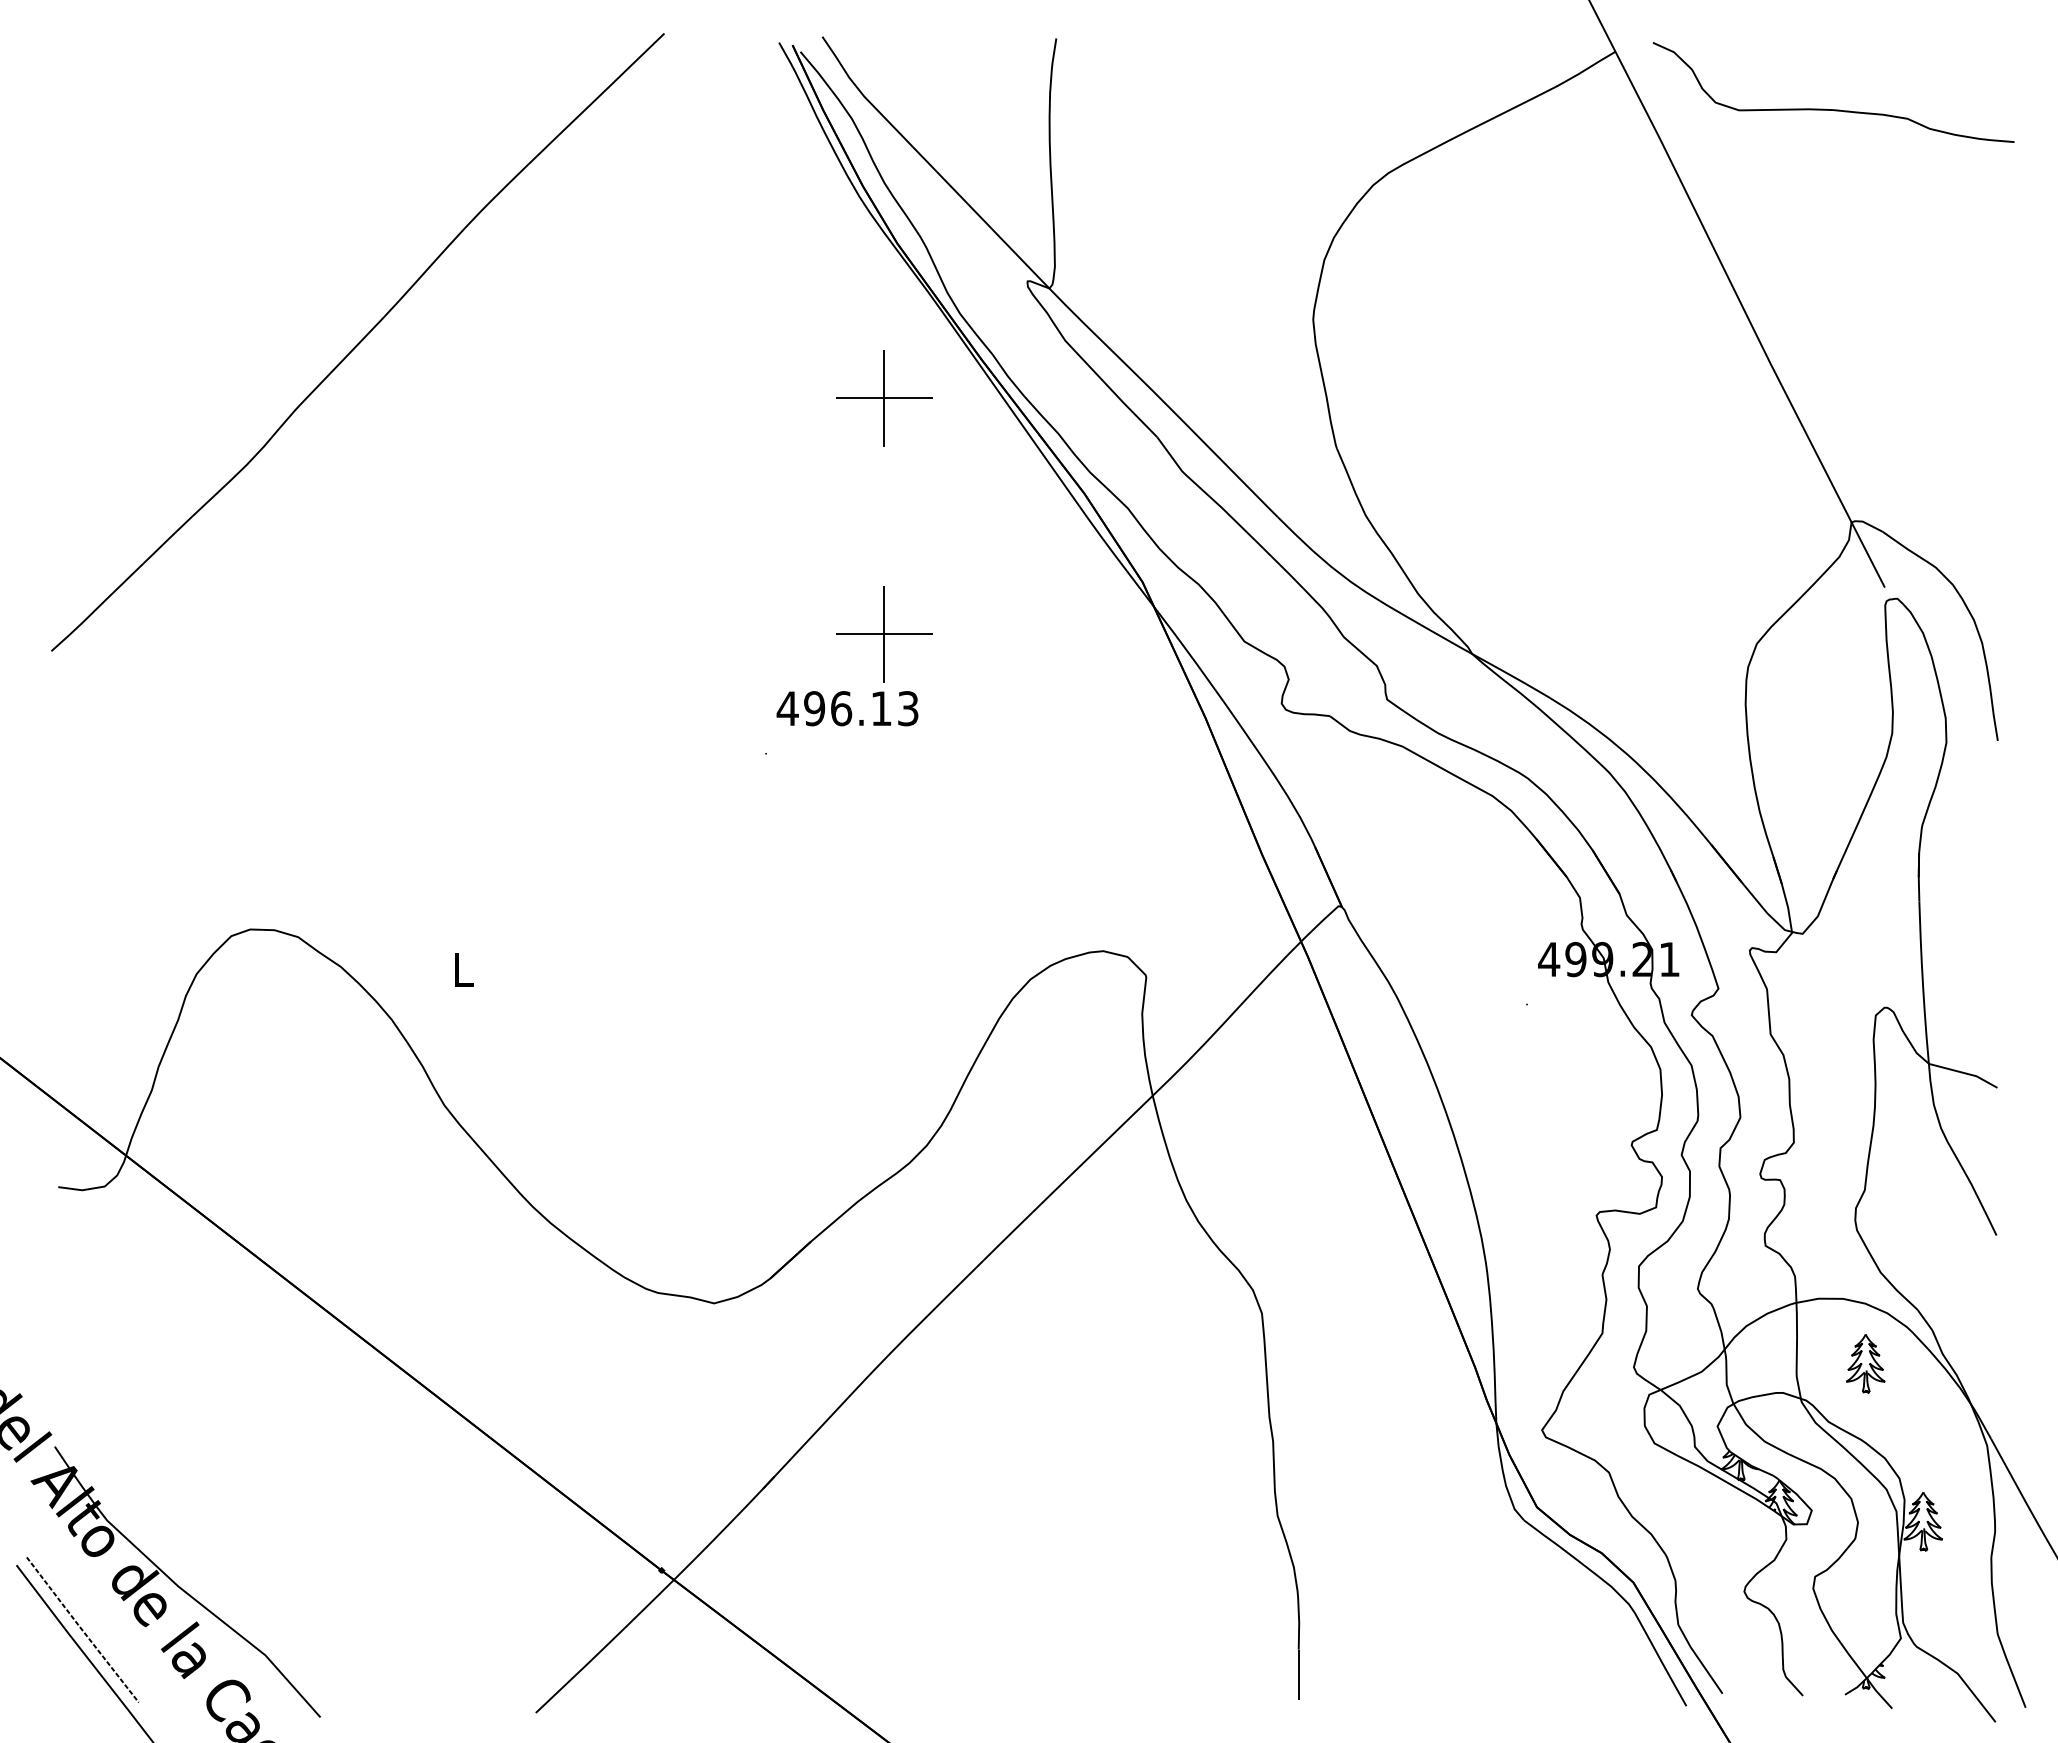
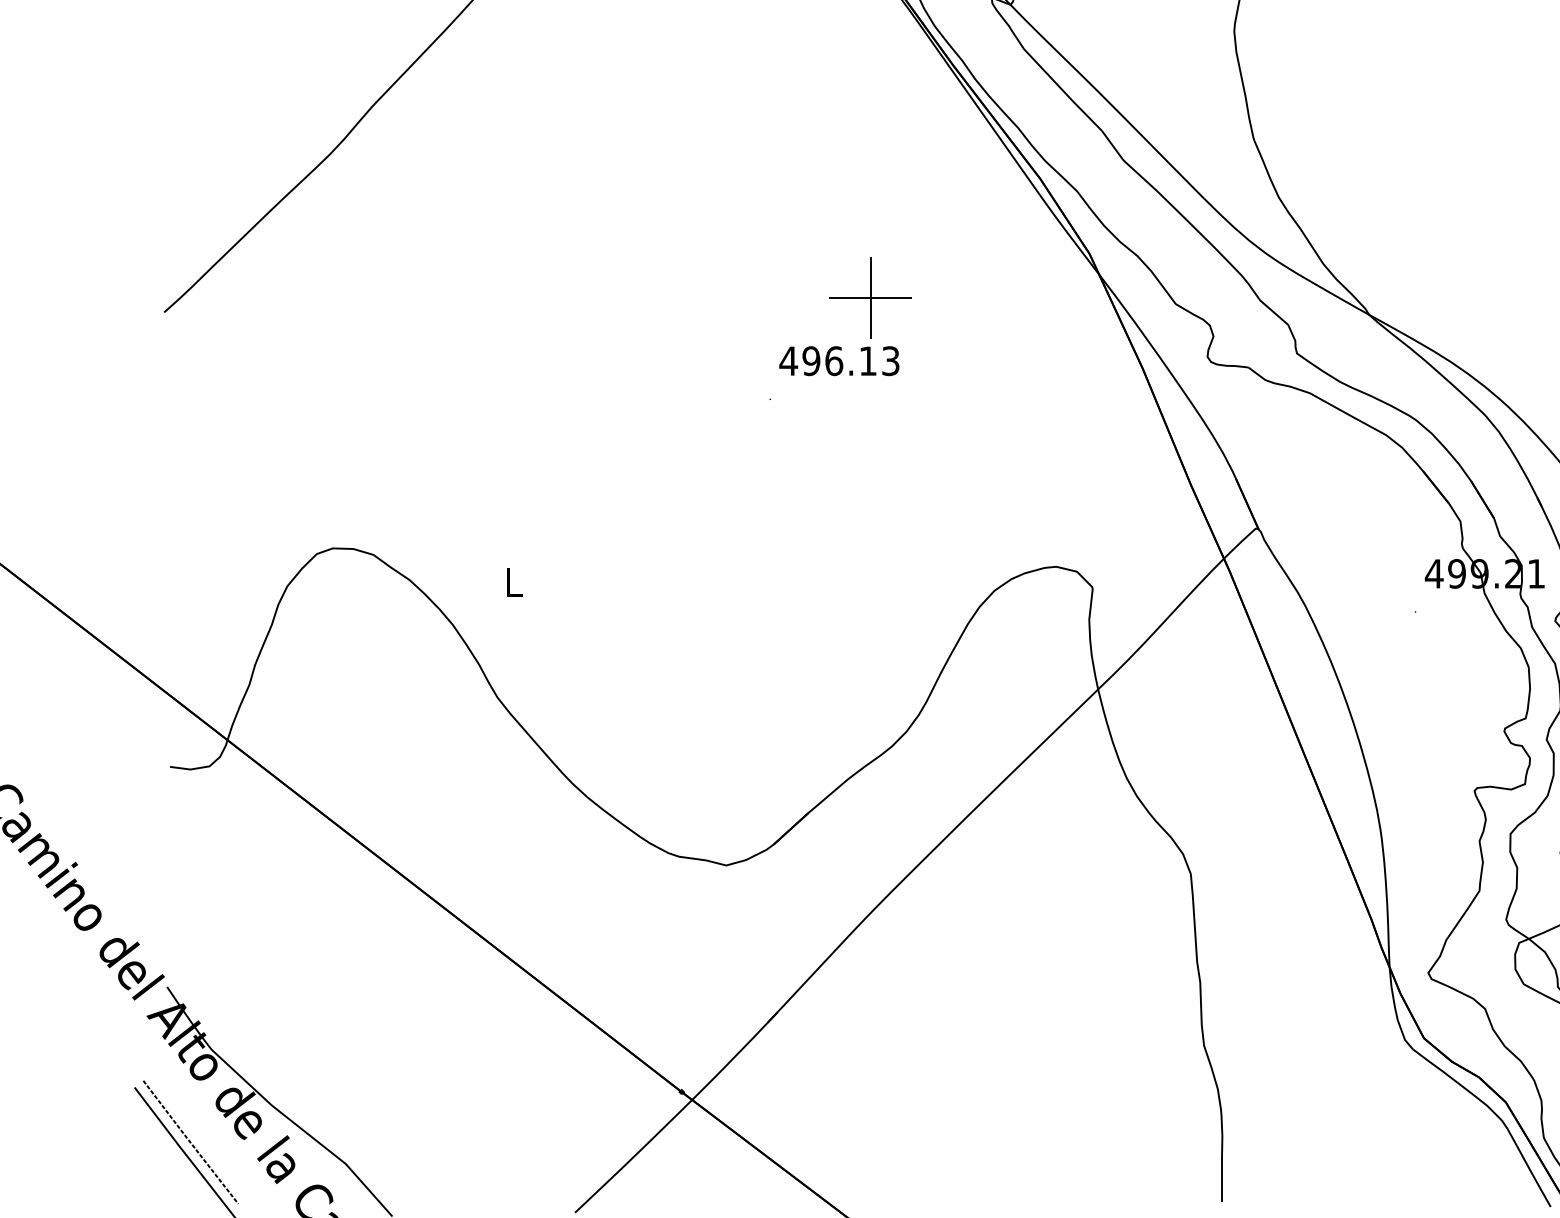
part: (884, 398) -> (870, 98), removed

